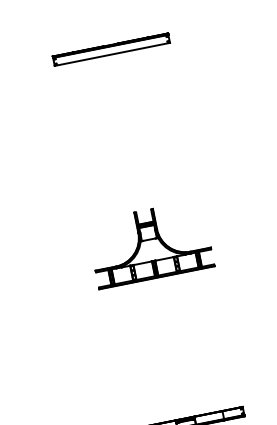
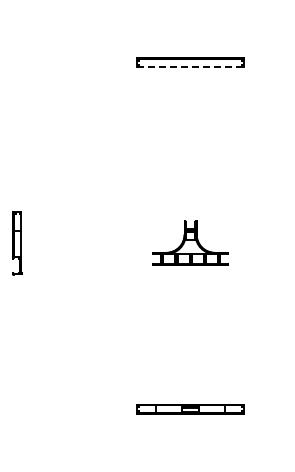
line: (112, 54) -> (190, 66), solid -> dashed
part: (149, 243) -> (190, 242), size x0.7

